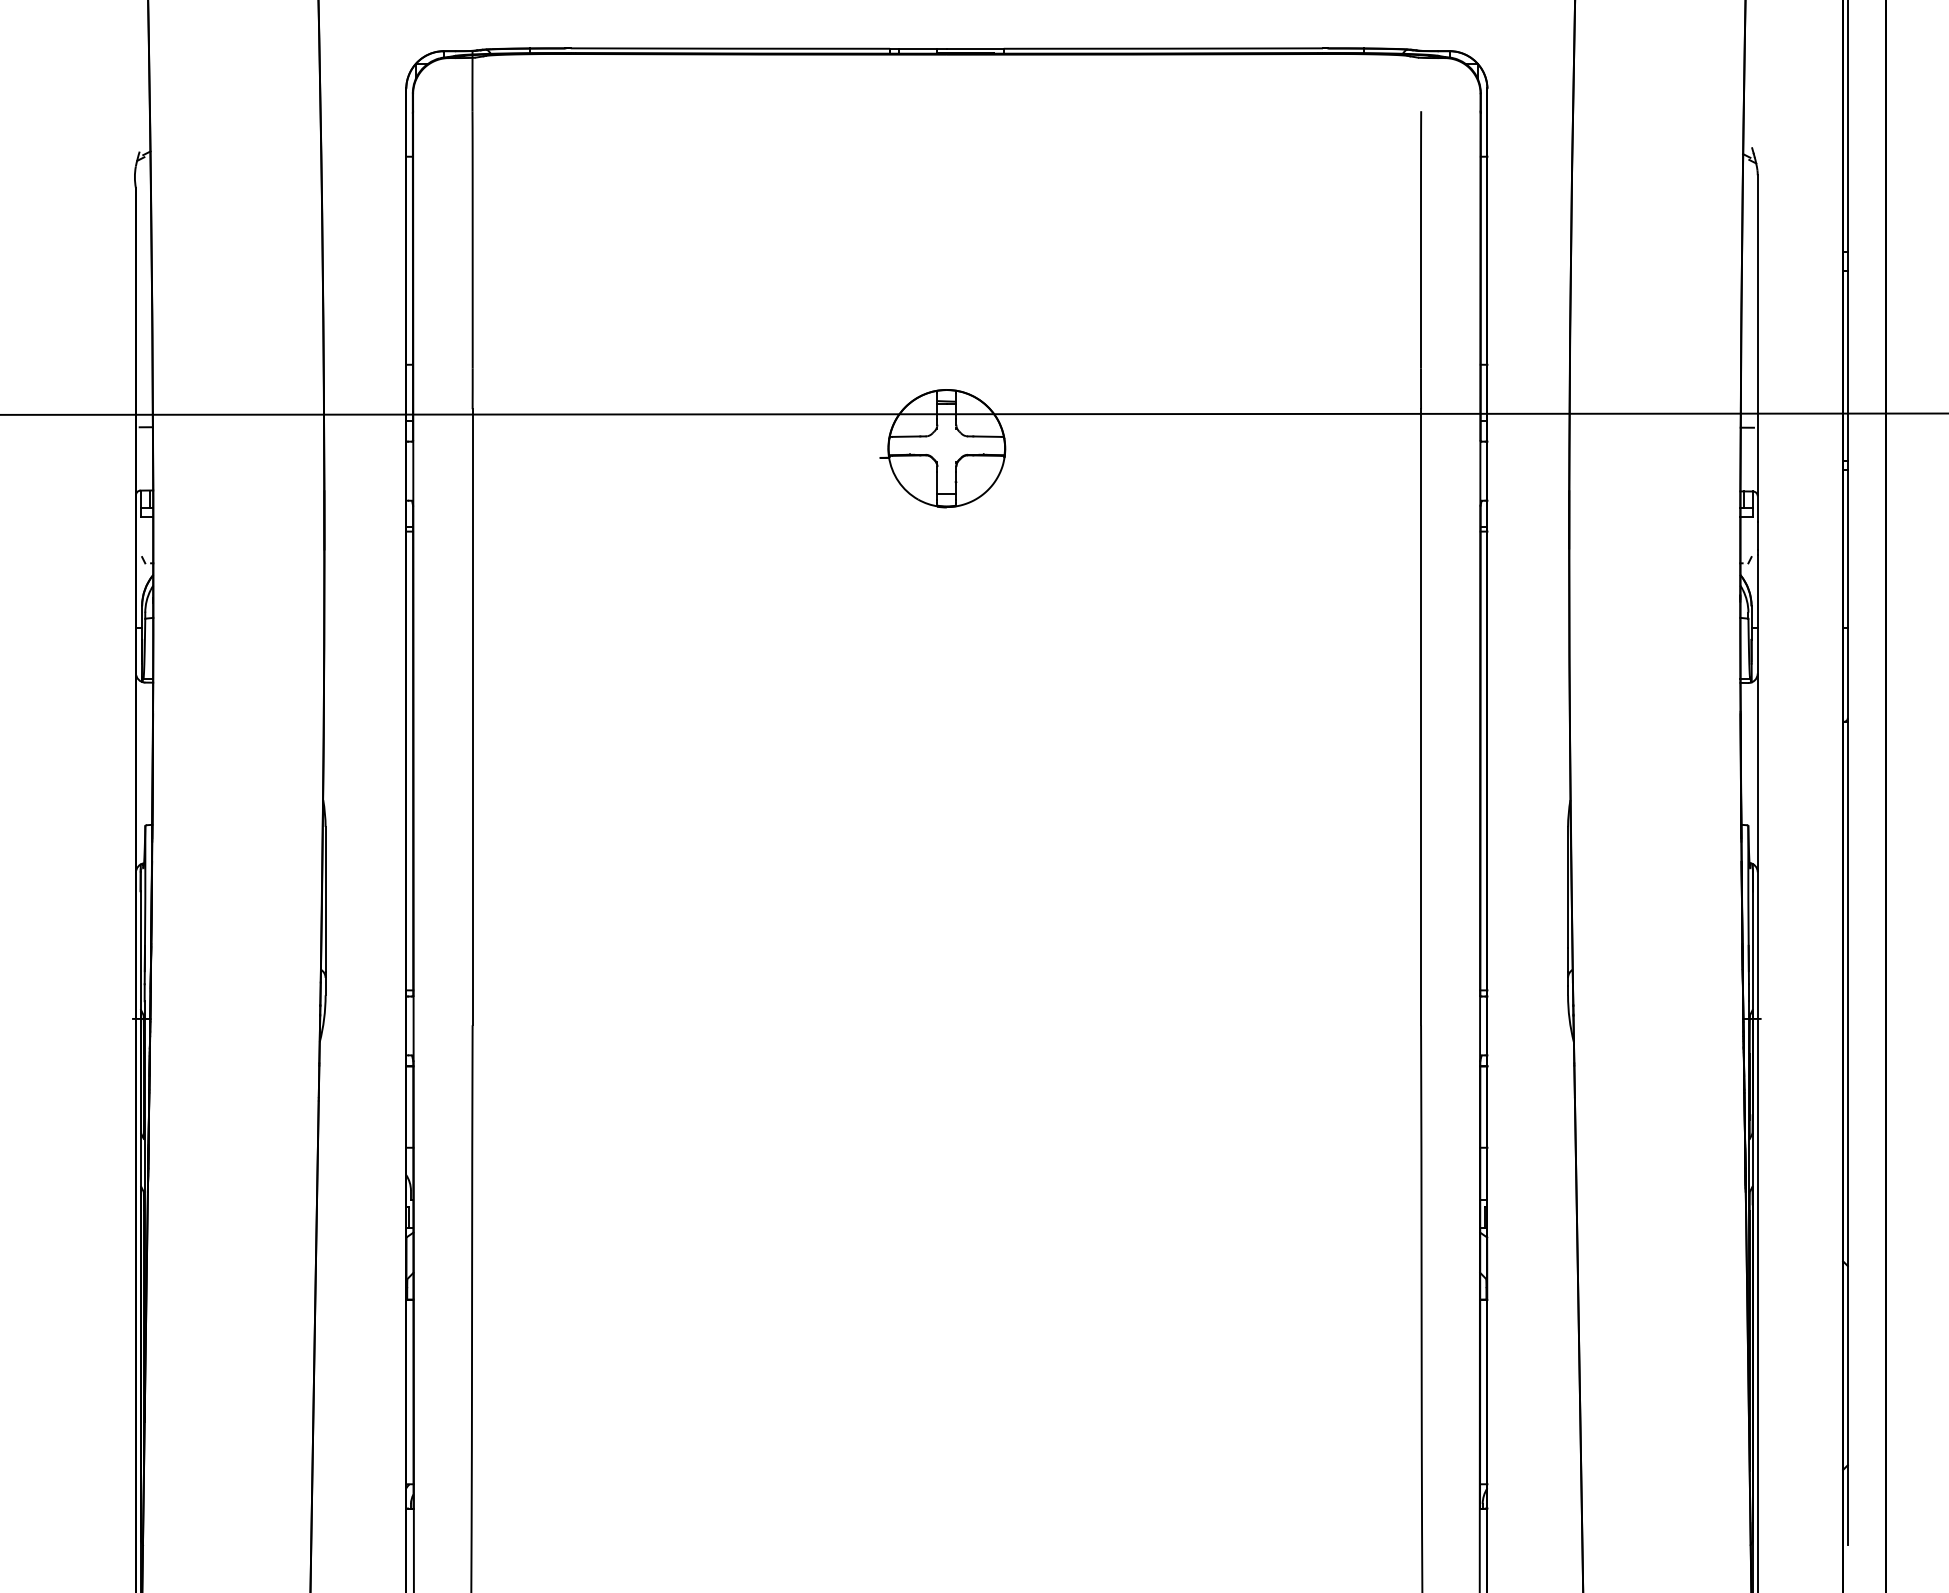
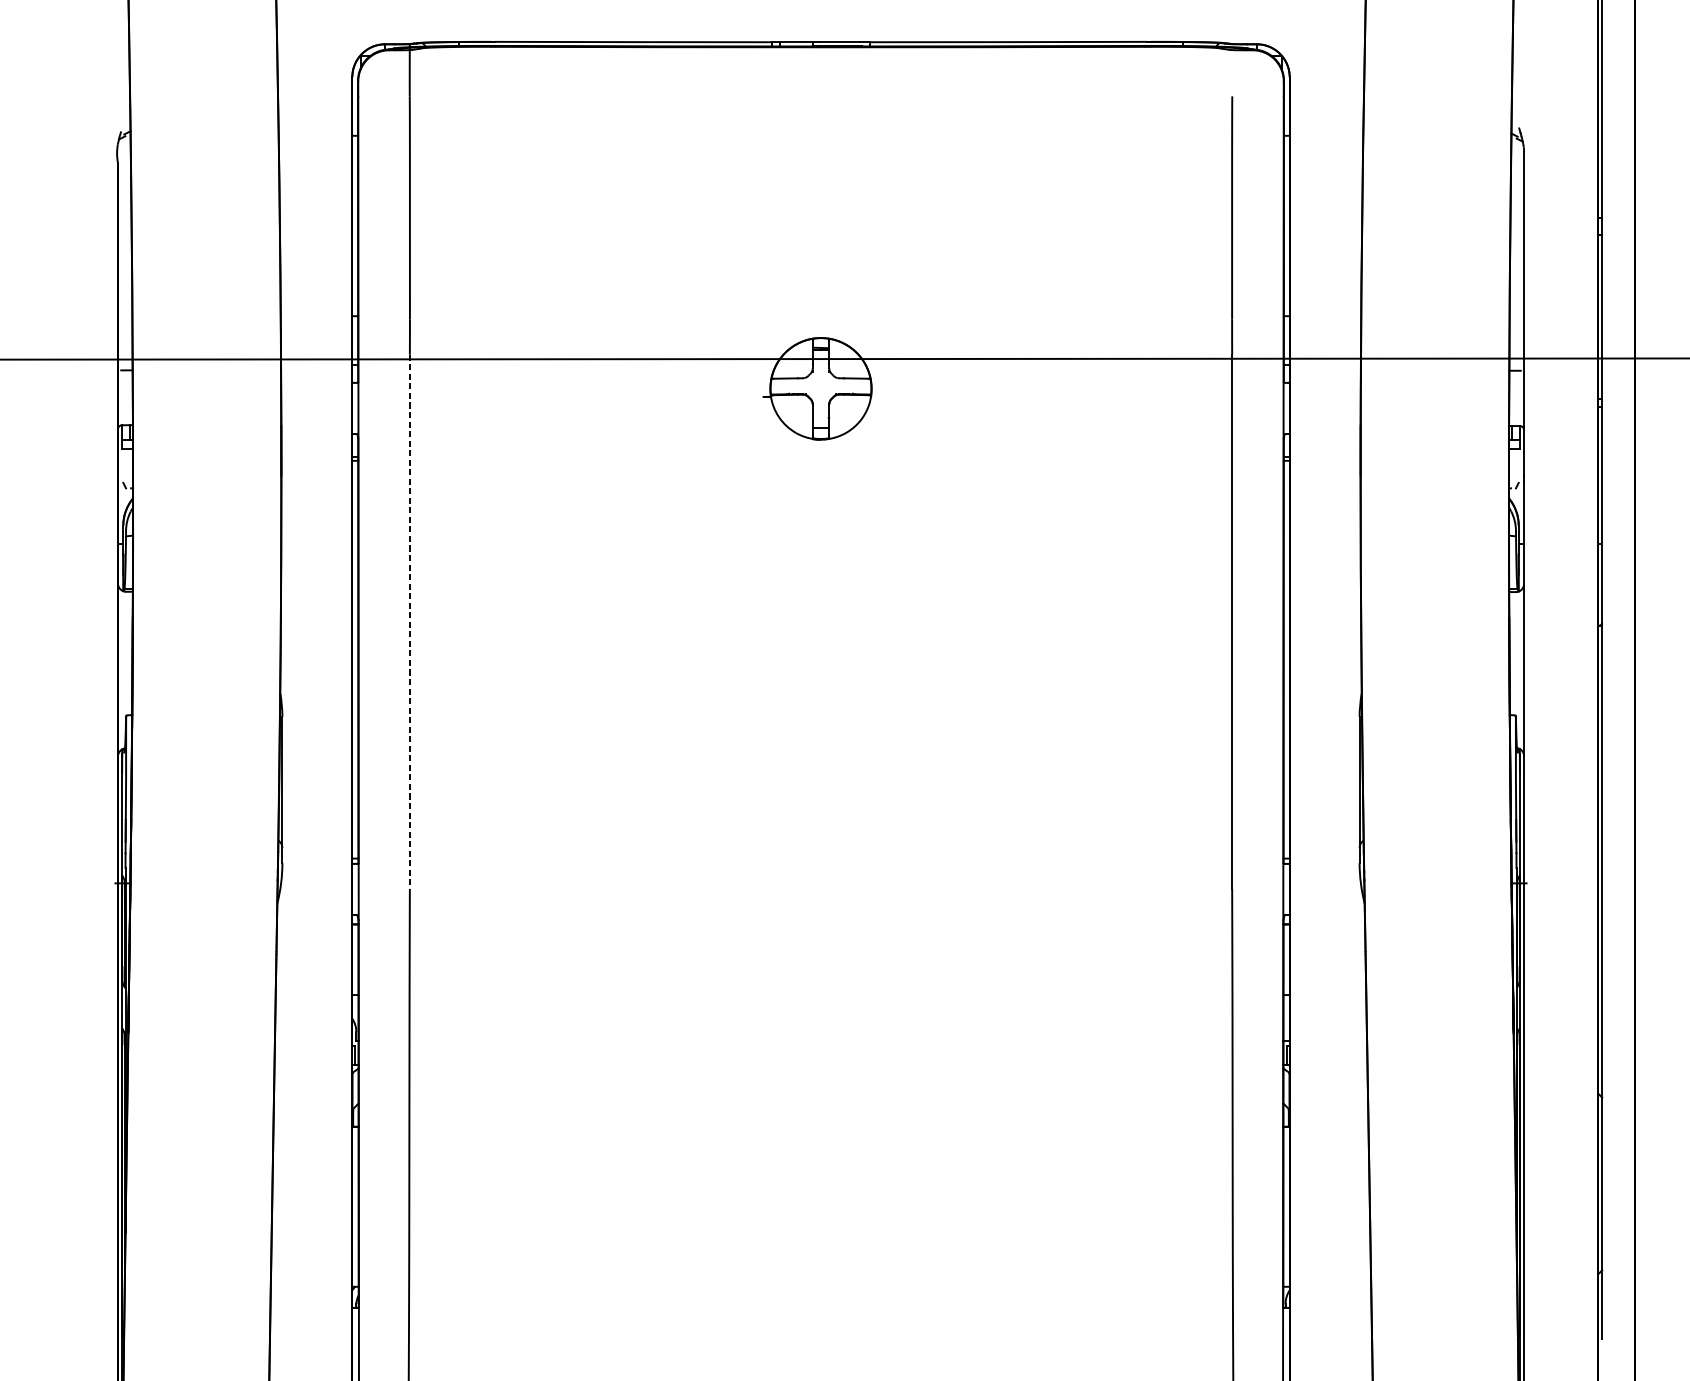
line: (472, 717) -> (409, 622), solid -> dashed

